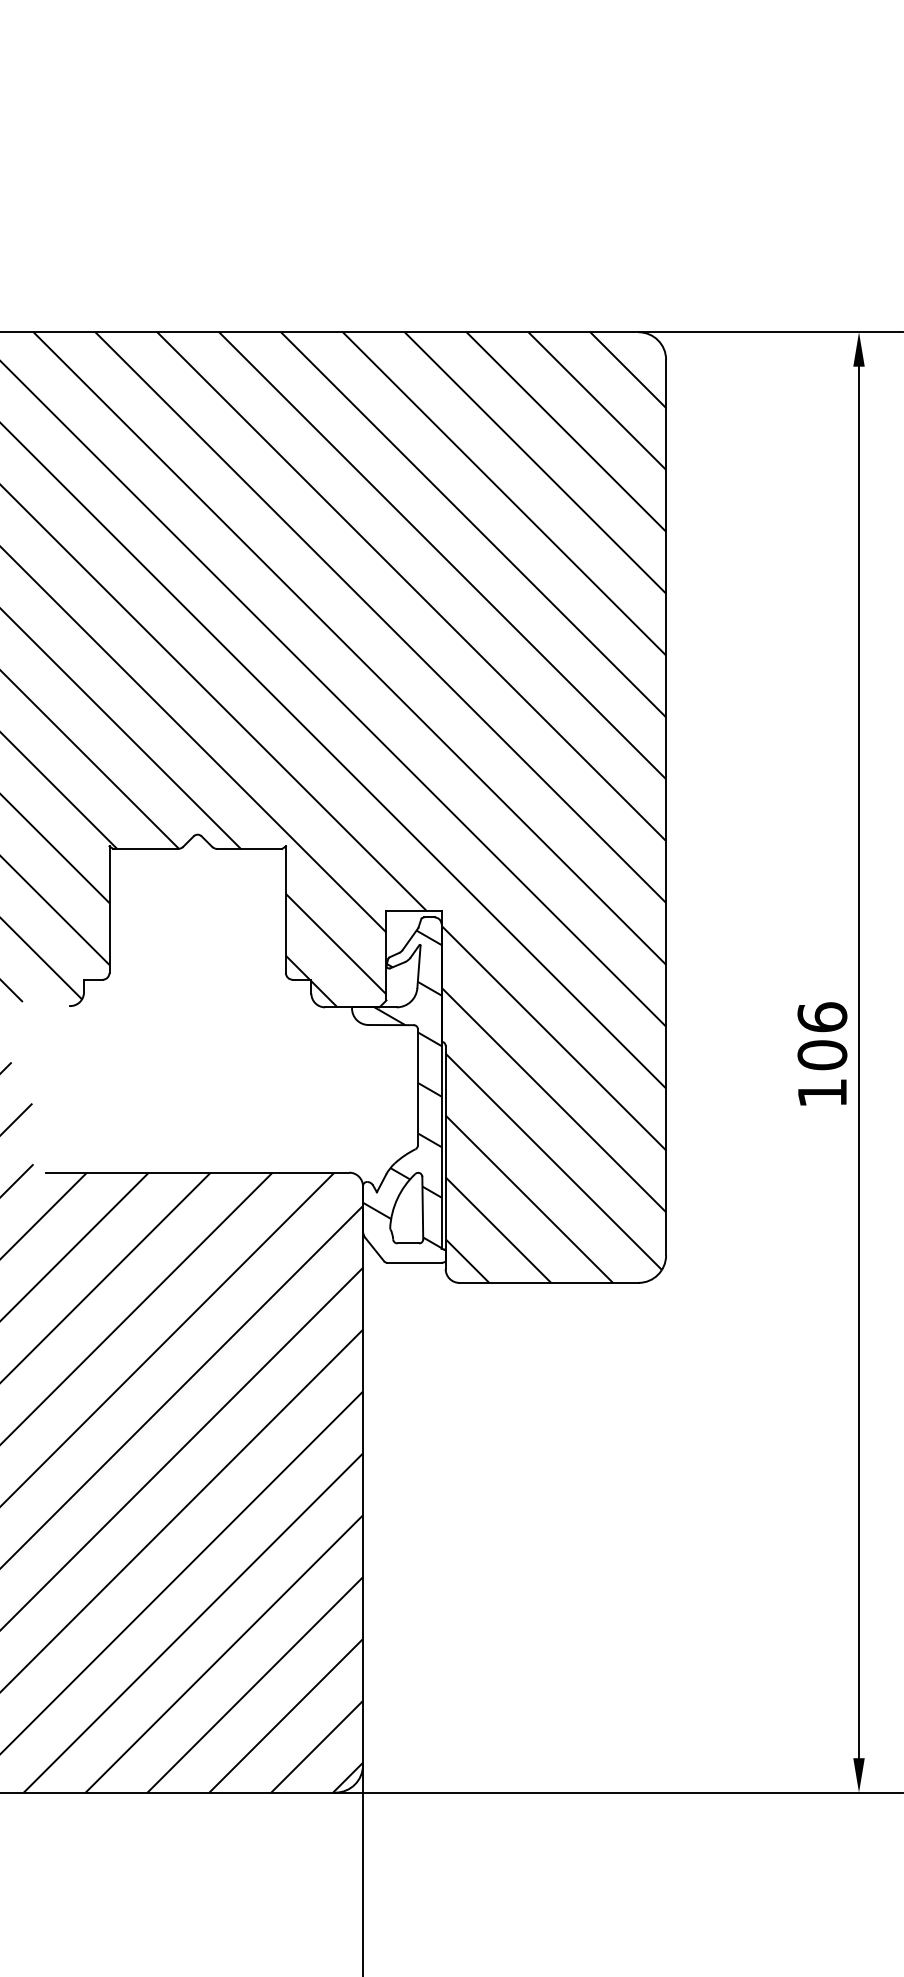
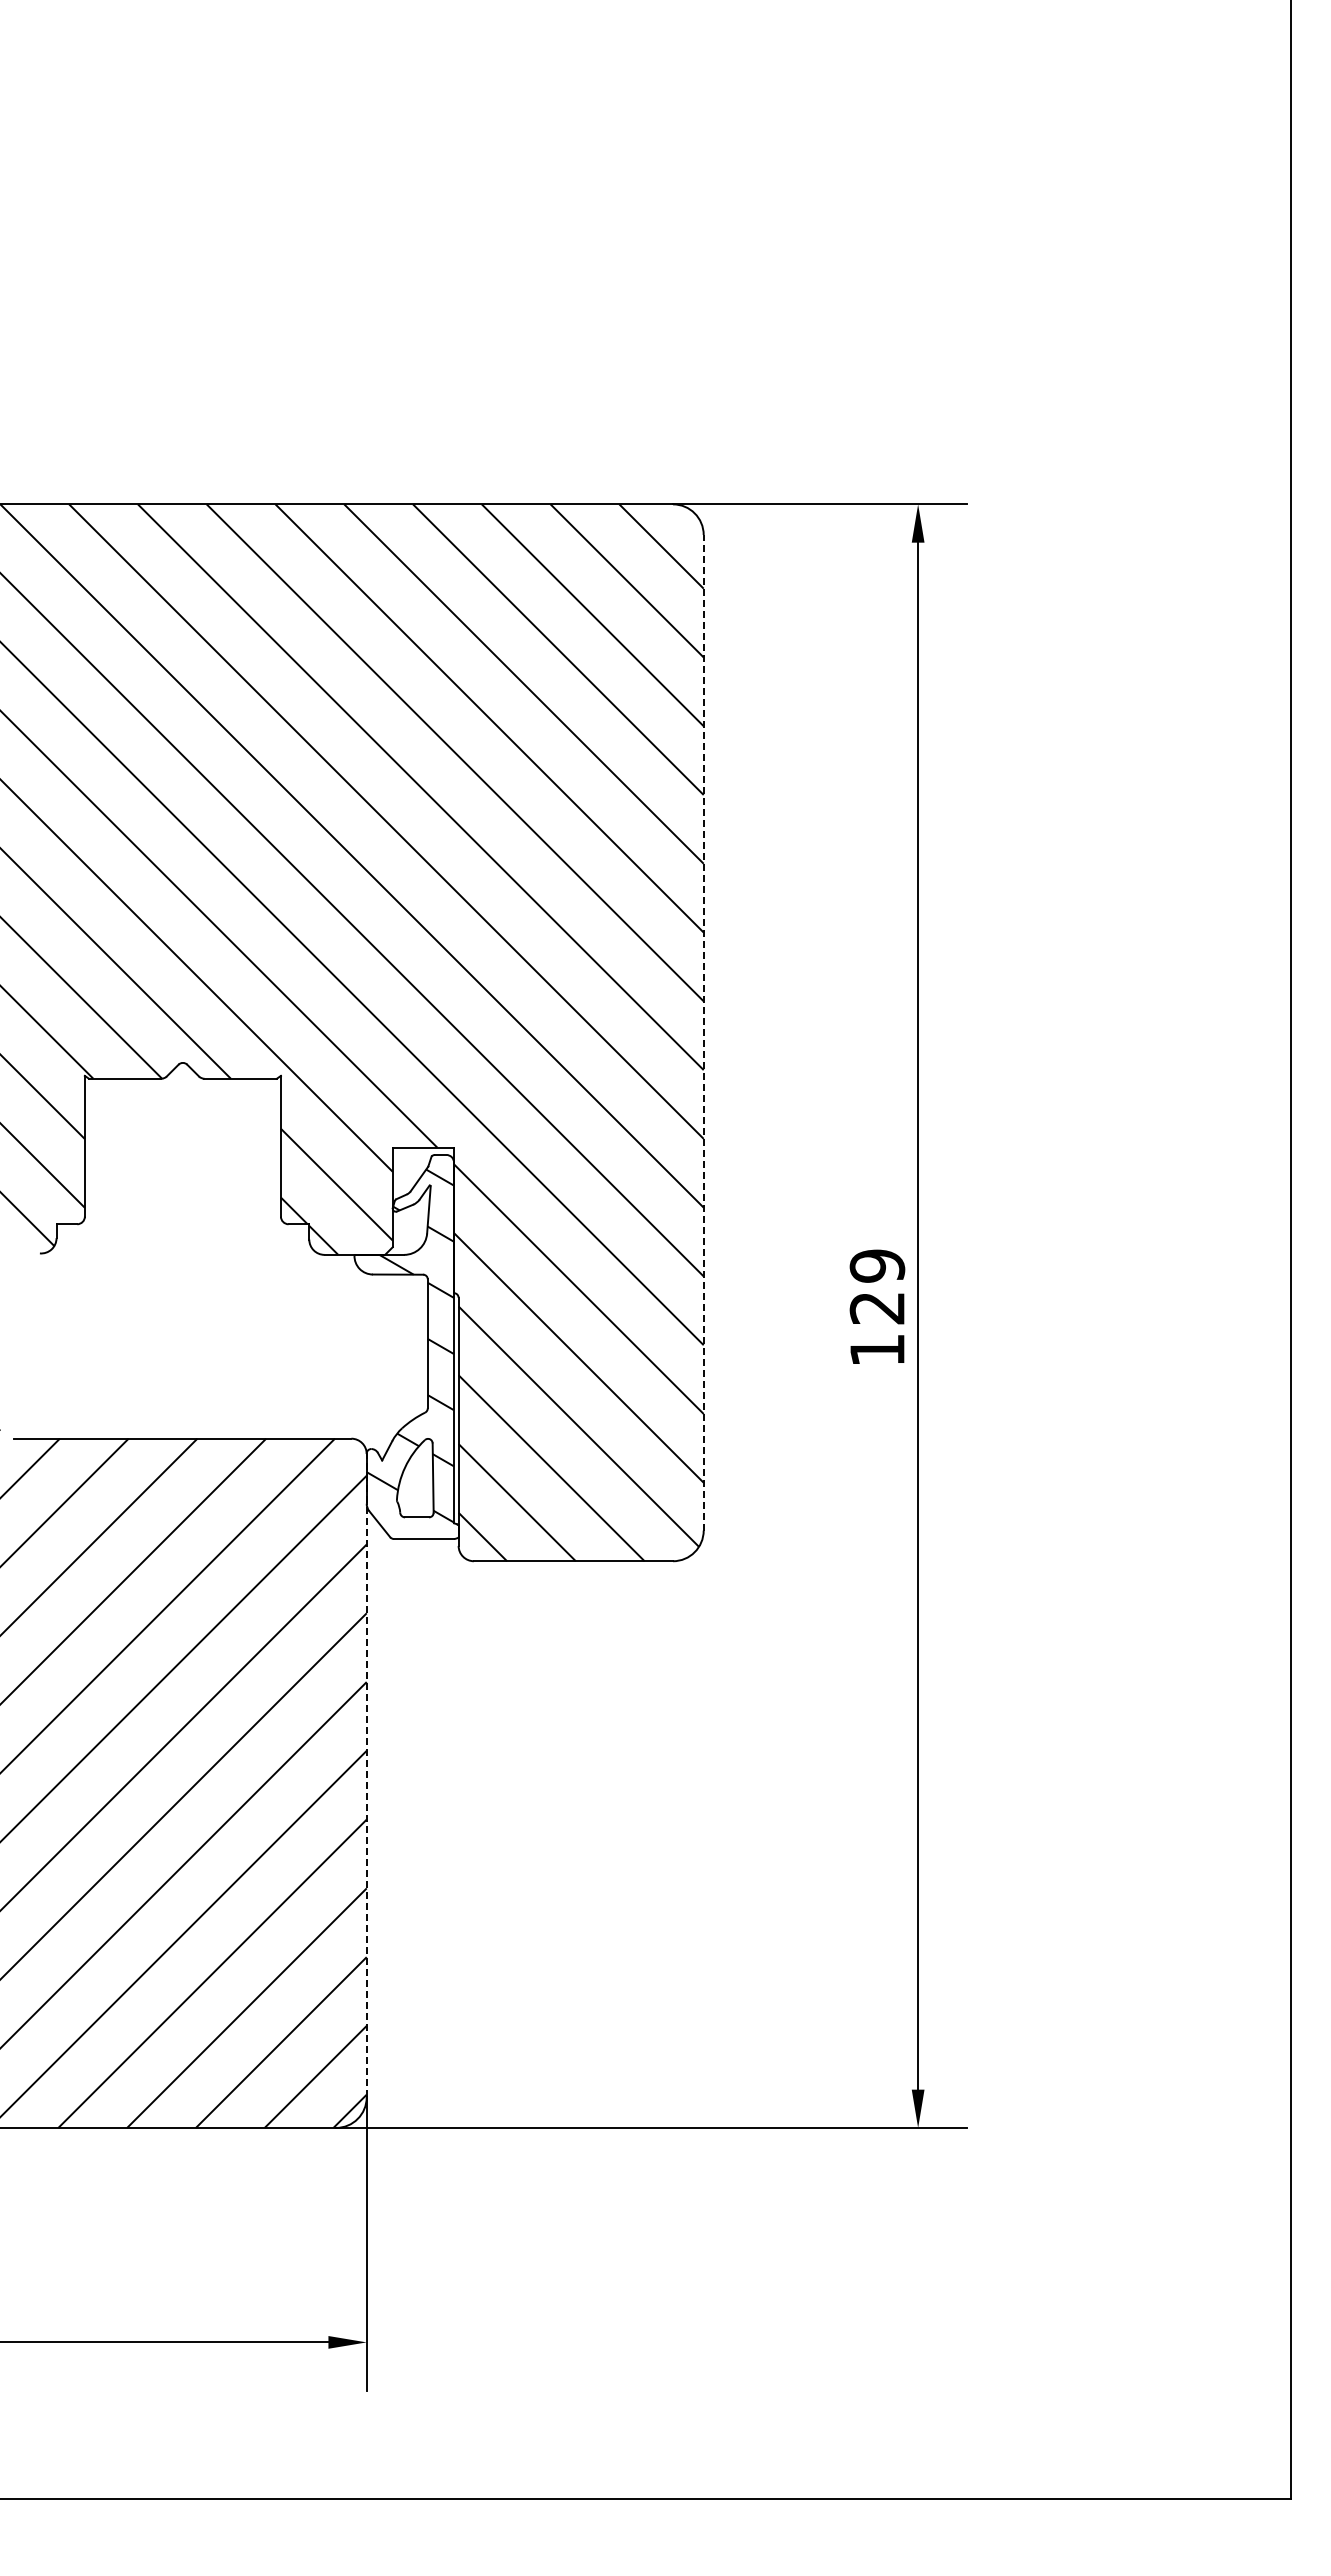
line: (665, 807) -> (703, 1032), solid -> dashed
text: (822, 1035) -> (877, 1286), 106 -> 129
line: (362, 1475) -> (366, 1775), solid -> dashed

